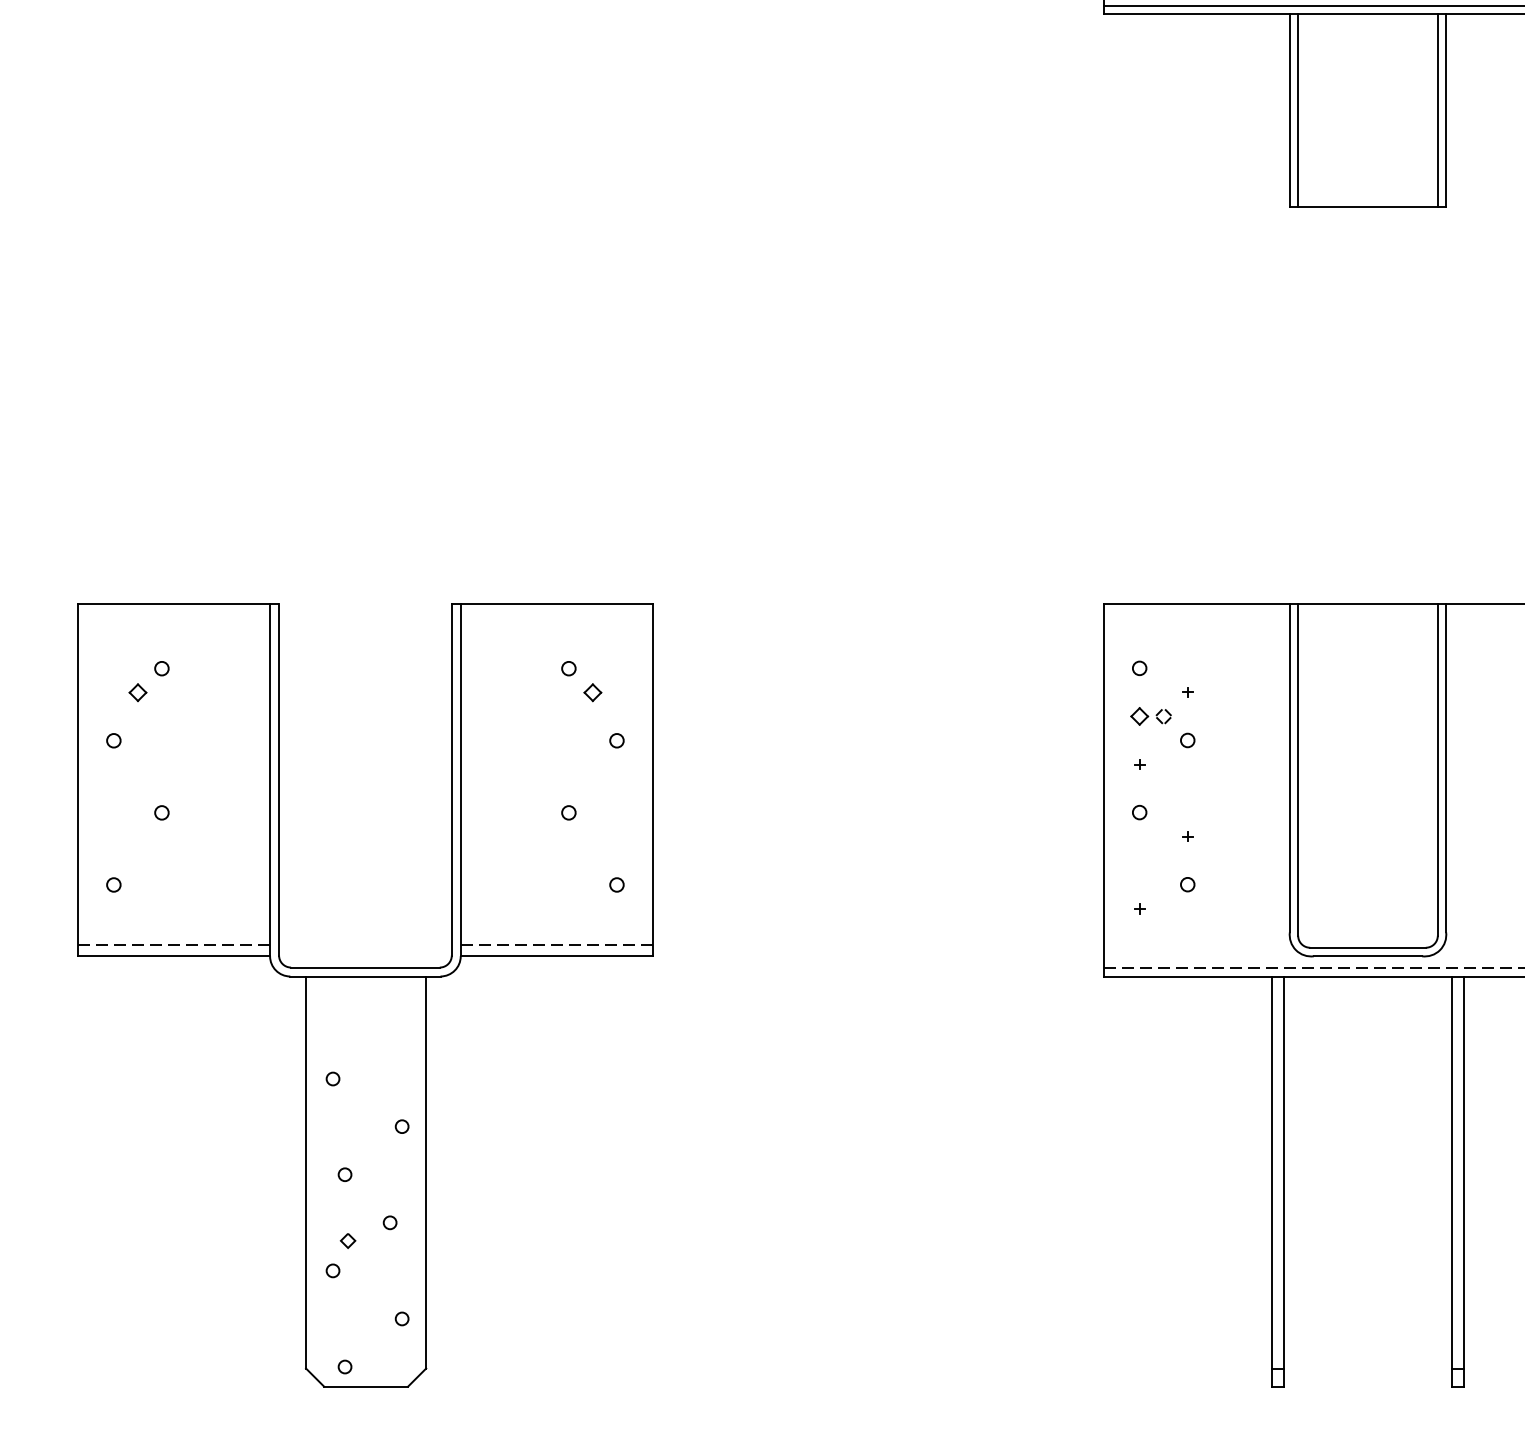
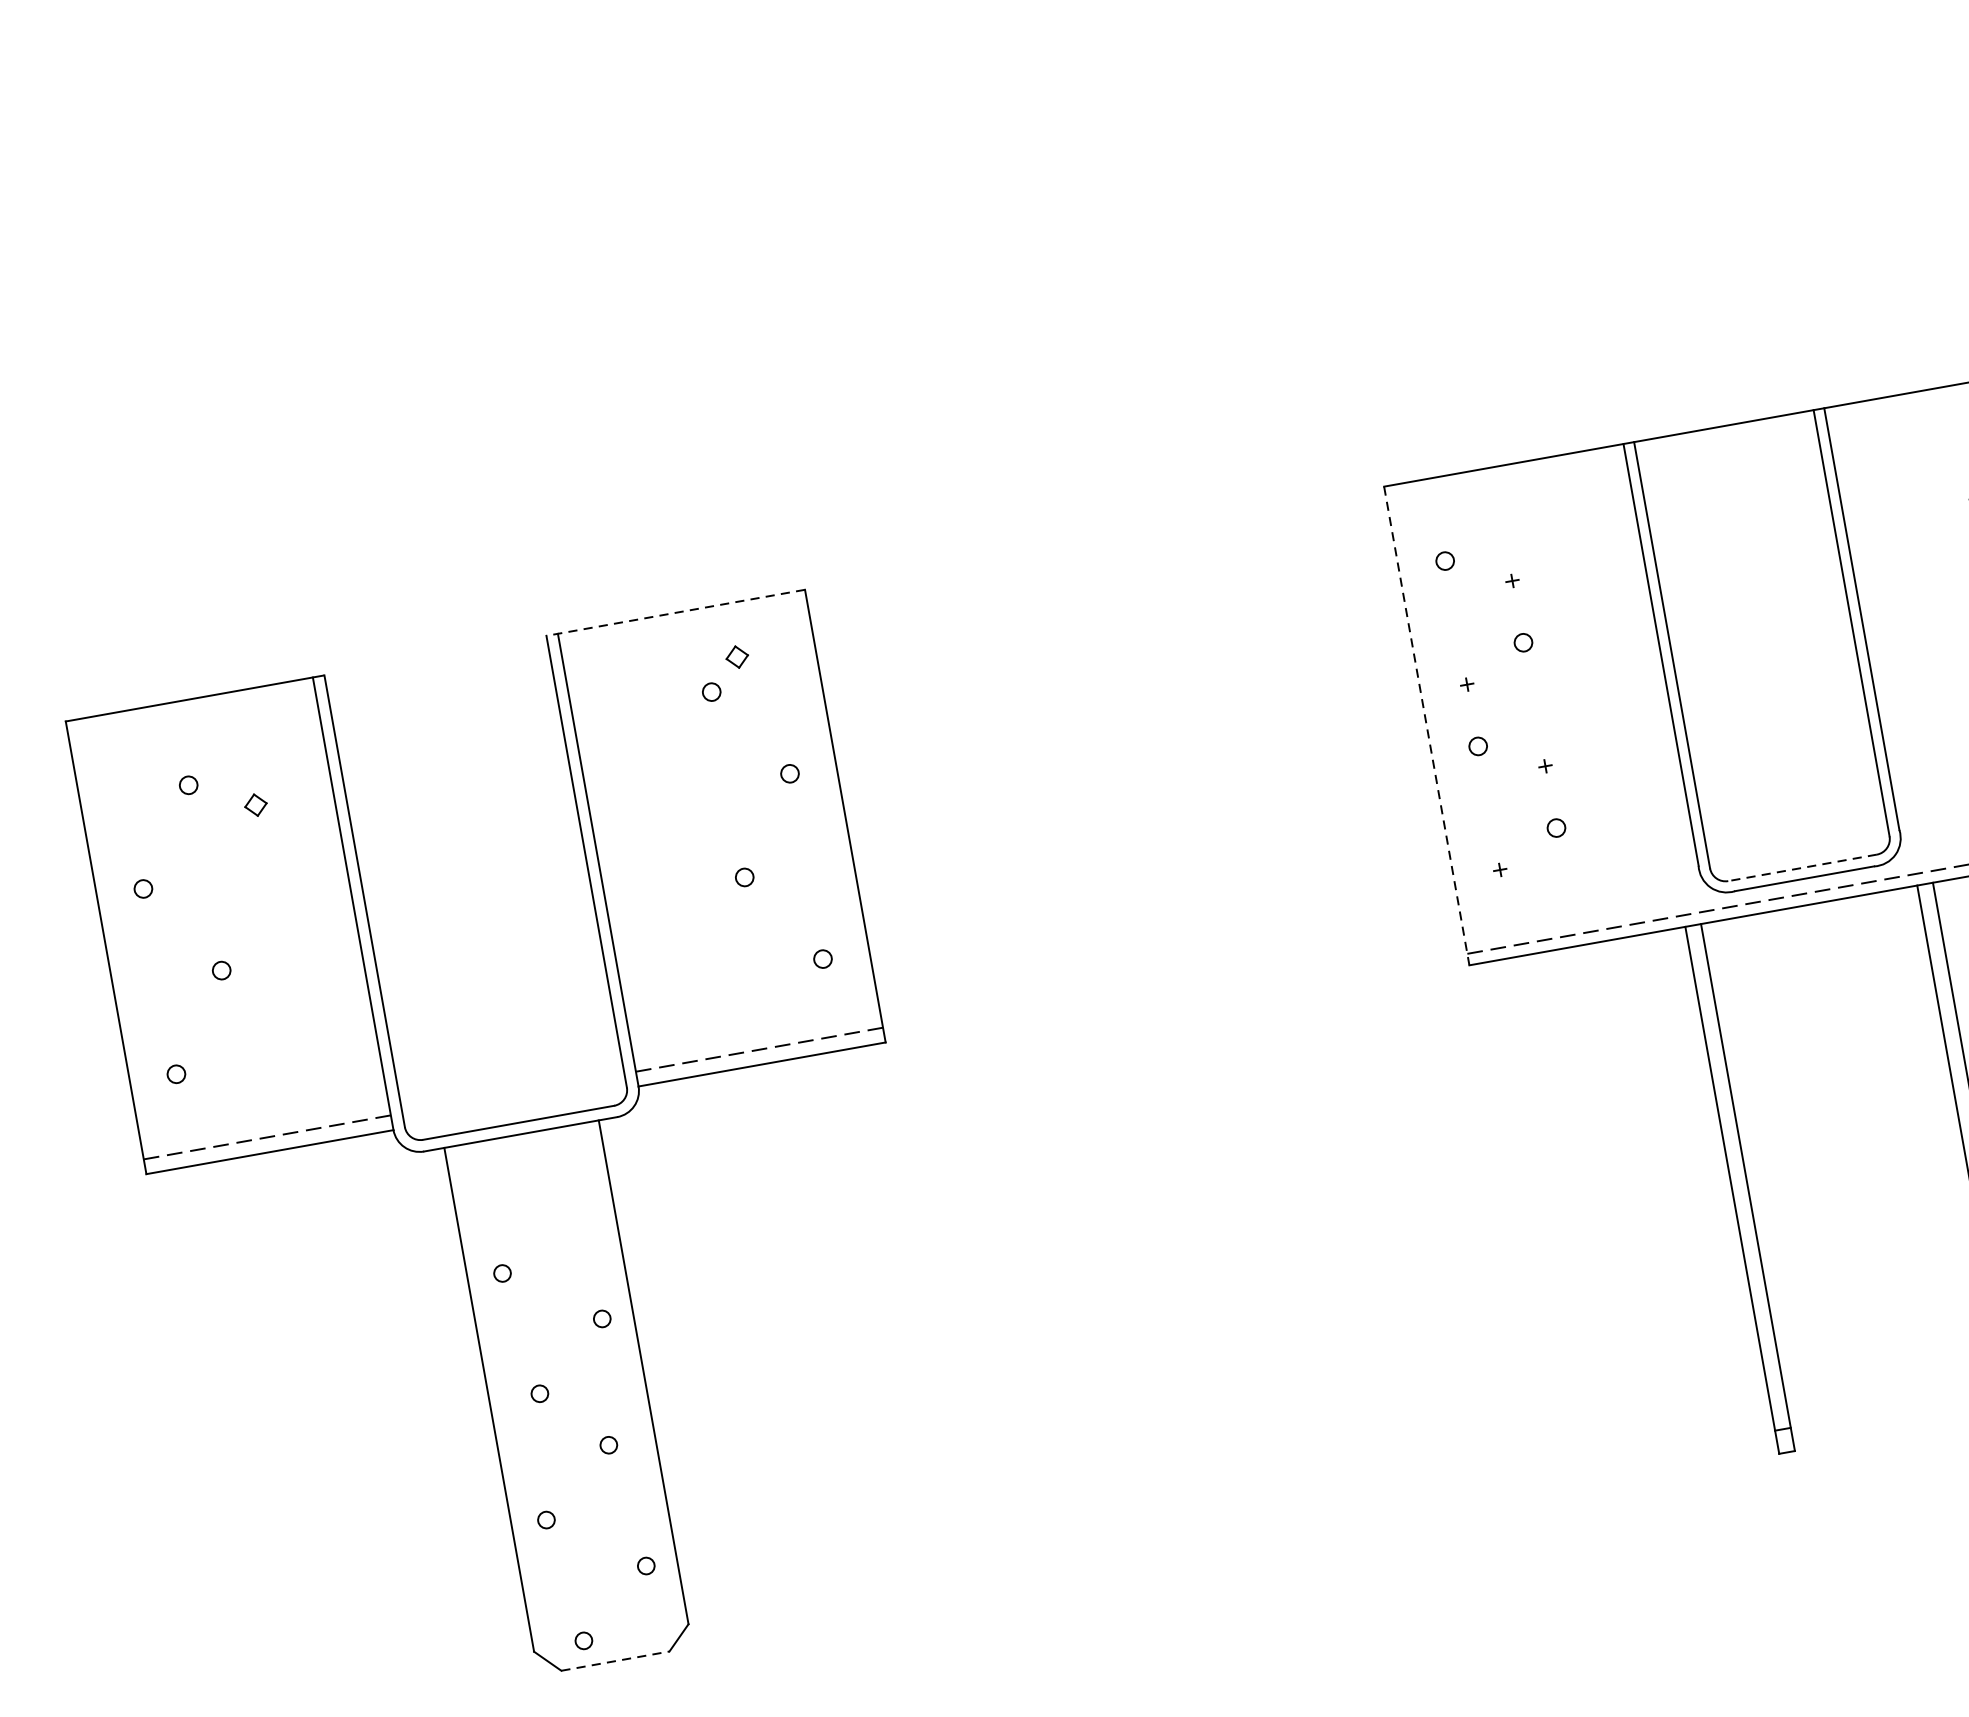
line: (552, 604) -> (675, 613), solid -> dashed
part: (137, 692) -> (255, 805), moved
part: (592, 692) -> (736, 656), moved
part: (1150, 716) -> (1470, 620), removed
line: (1103, 790) -> (1426, 726), solid -> dashed
line: (1367, 947) -> (1801, 867), solid -> dashed
part: (347, 1240) -> (558, 1477), removed
line: (366, 1386) -> (615, 1660), solid -> dashed

